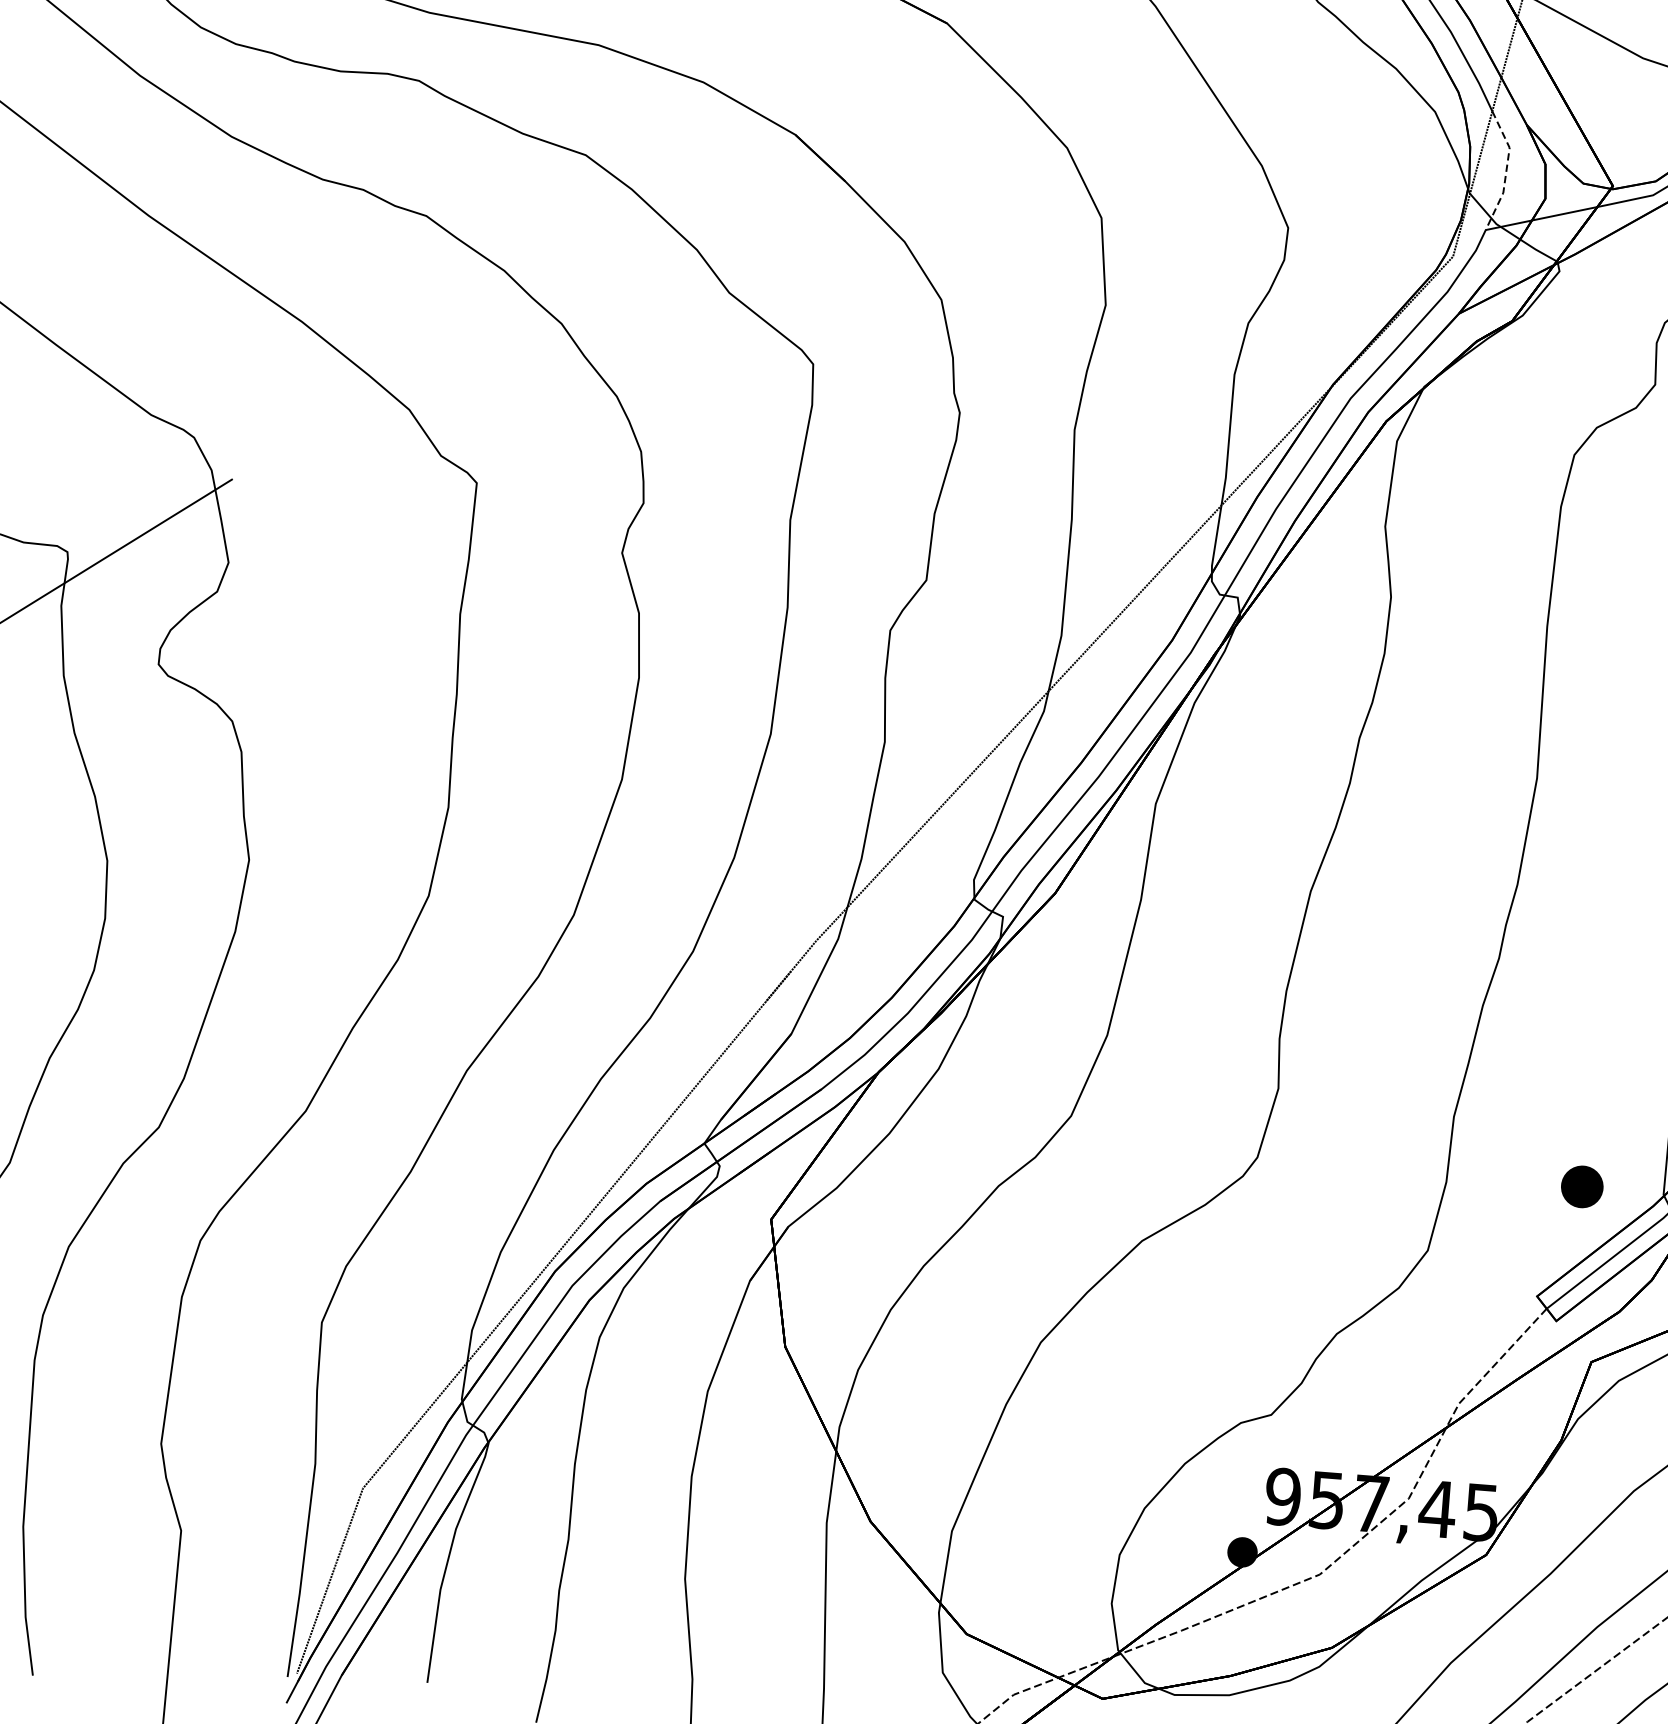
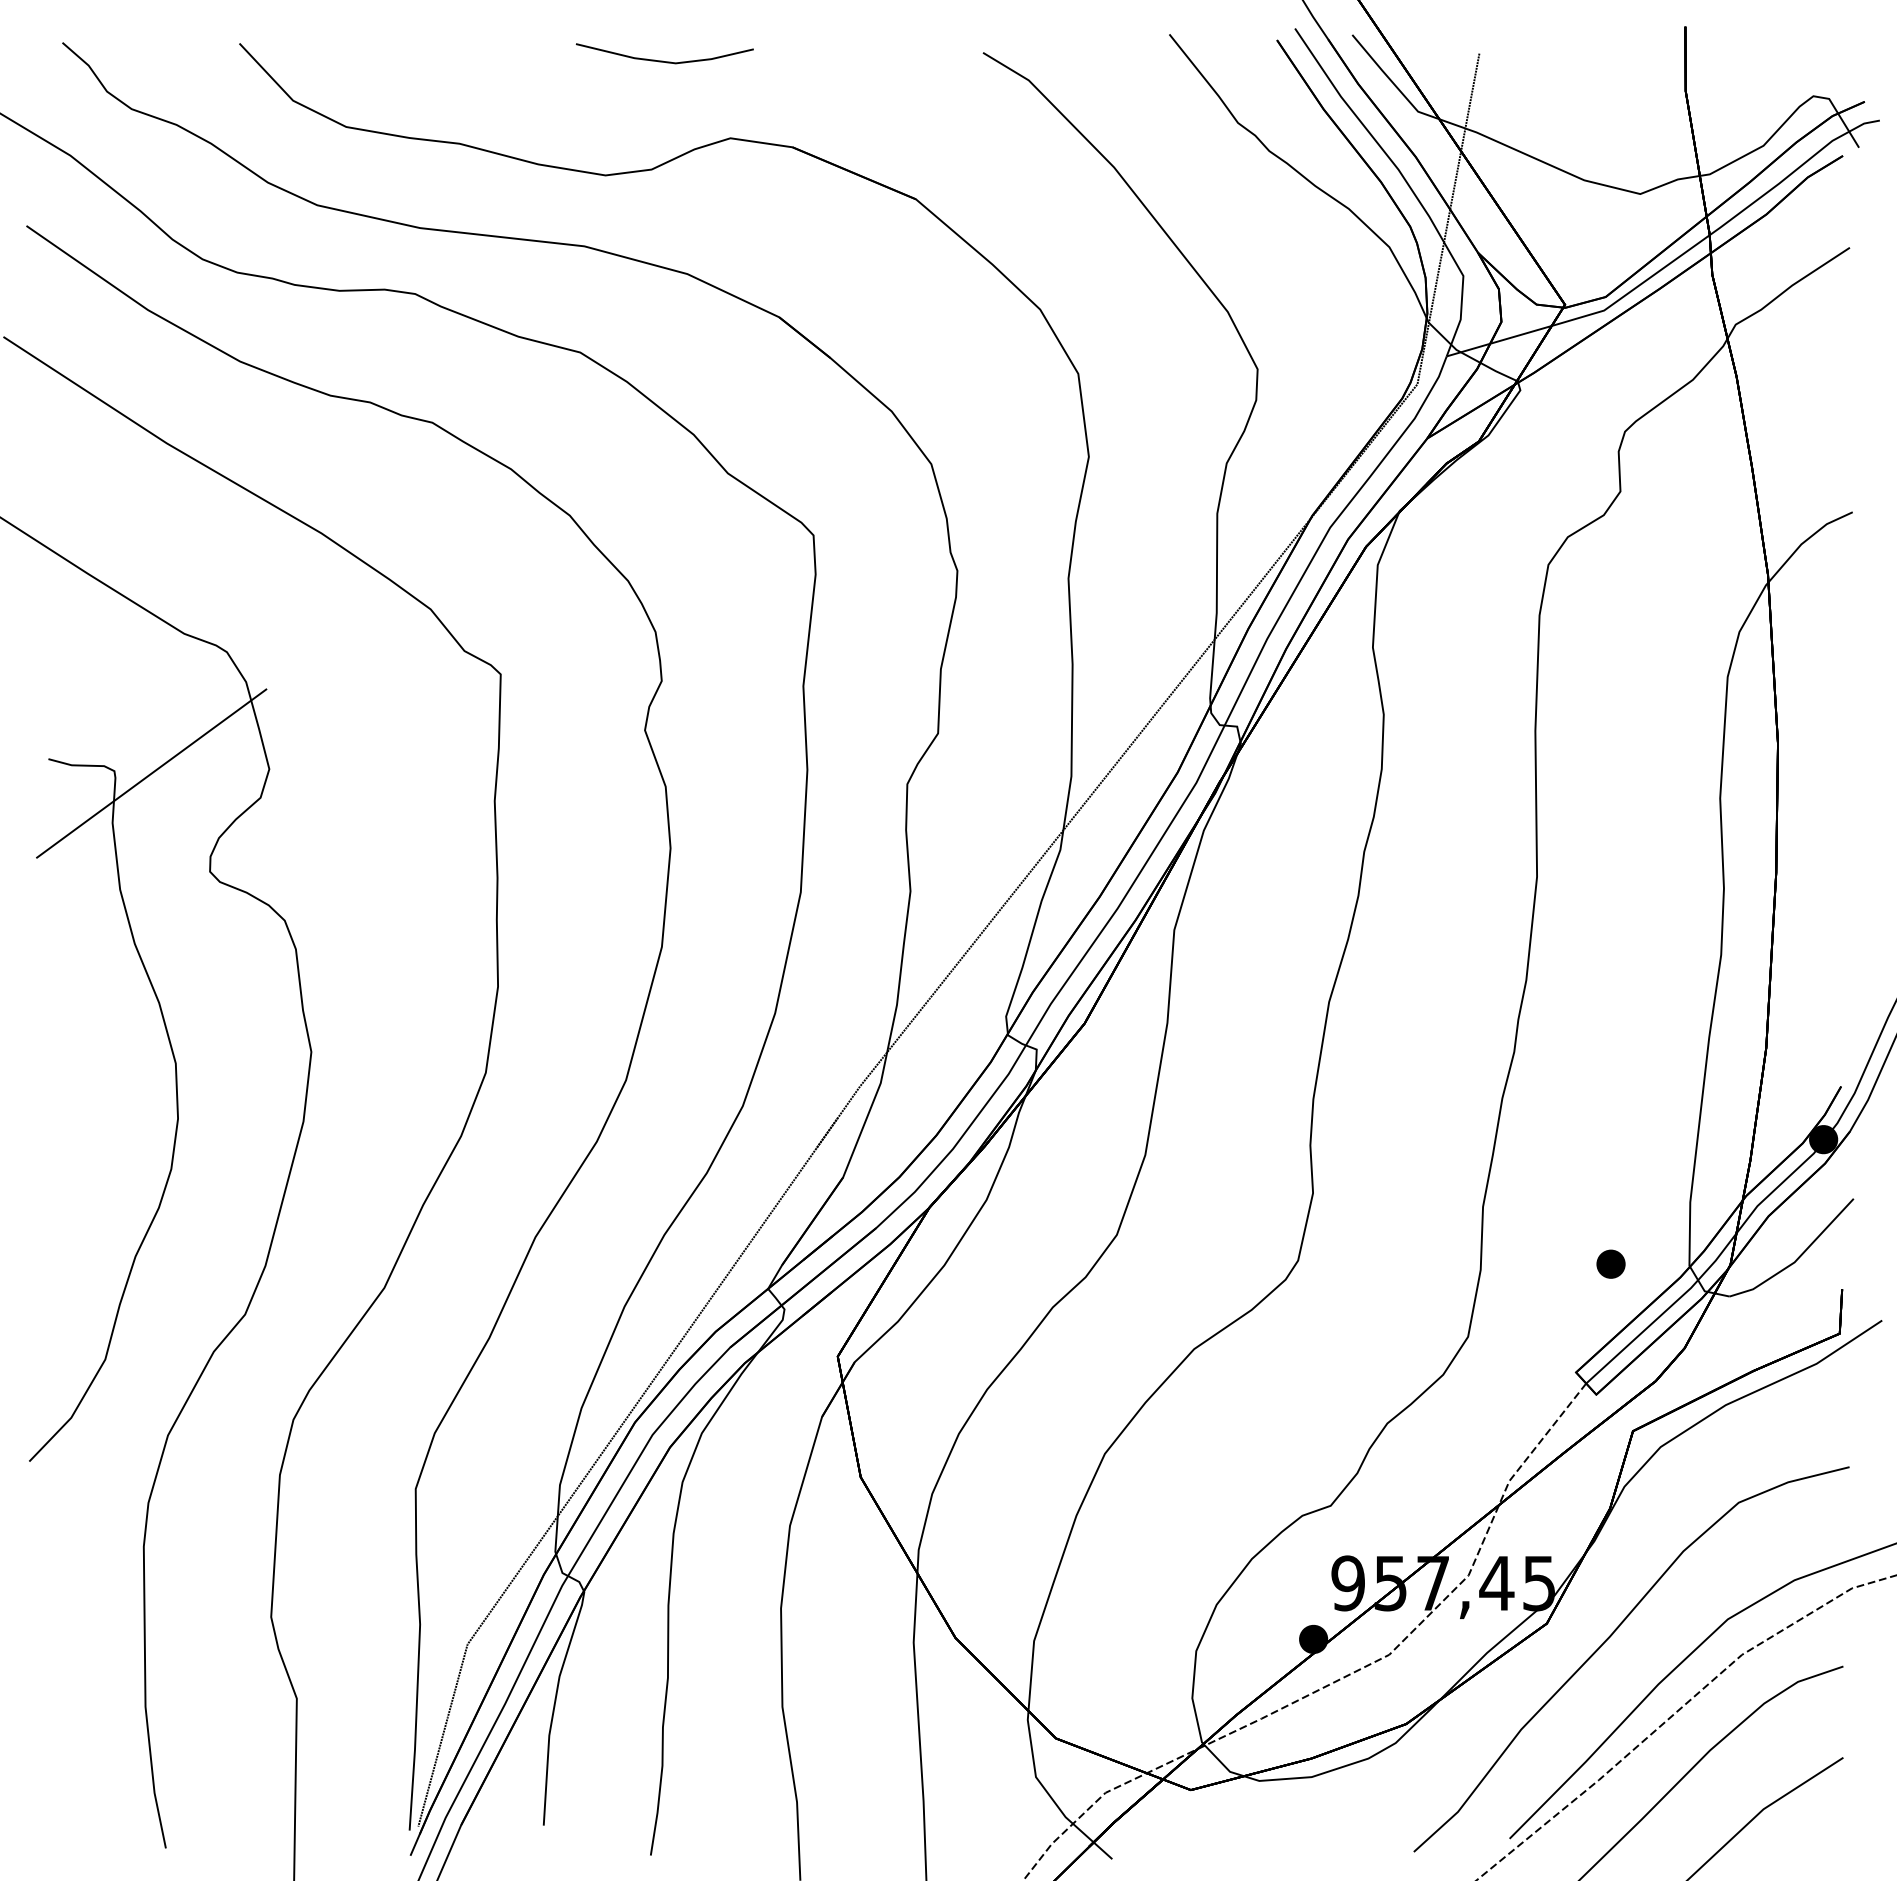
line: (1506, 171) -> (1462, 298), dashed -> solid
part: (1581, 1186) -> (1610, 1263), size x0.71

